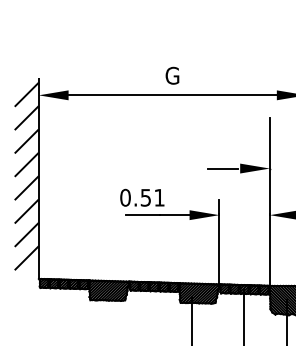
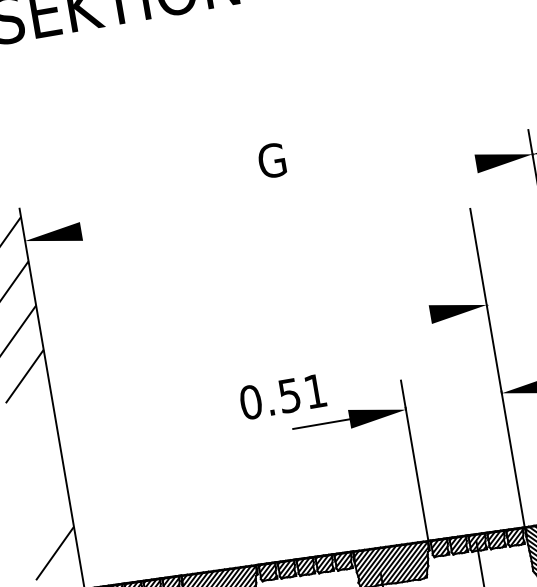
line: (172, 95) -> (278, 198), removed
line: (222, 168) -> (396, 320), removed
line: (26, 188) -> (31, 421), removed
text: (142, 197) -> (283, 396), moved
line: (26, 211) -> (39, 465), removed
line: (142, 215) -> (260, 435), removed
line: (26, 234) -> (46, 508), removed

